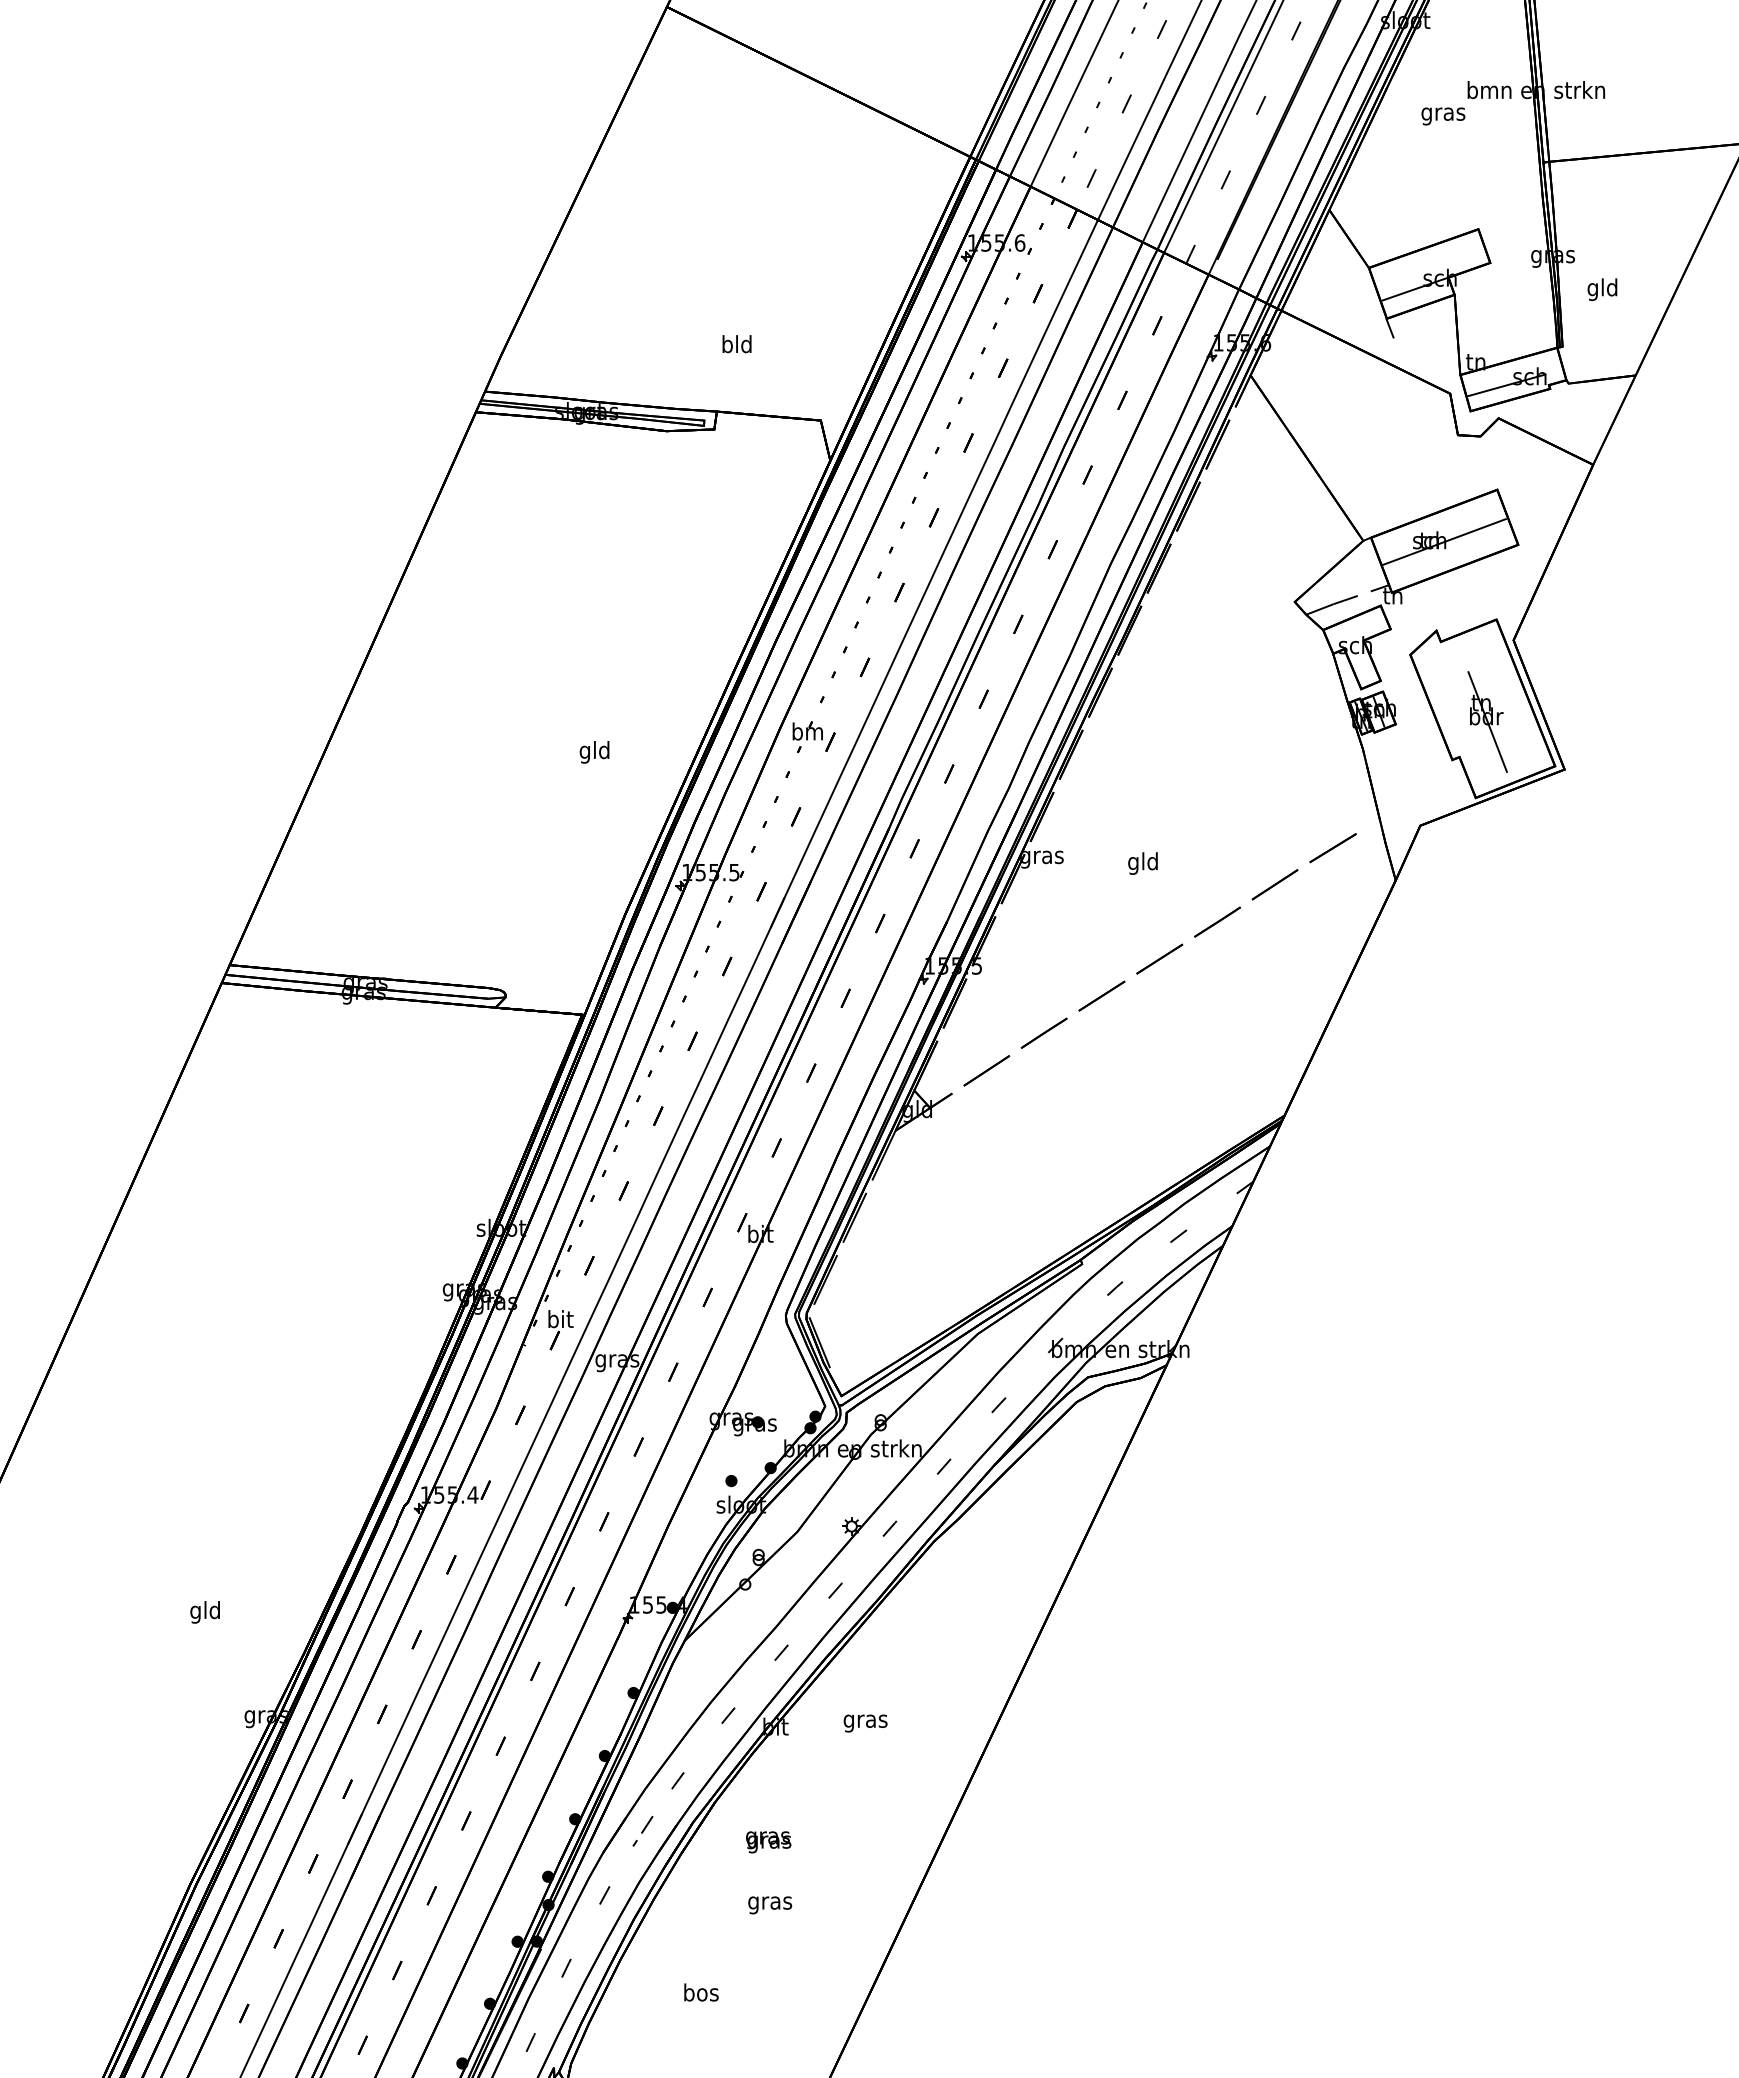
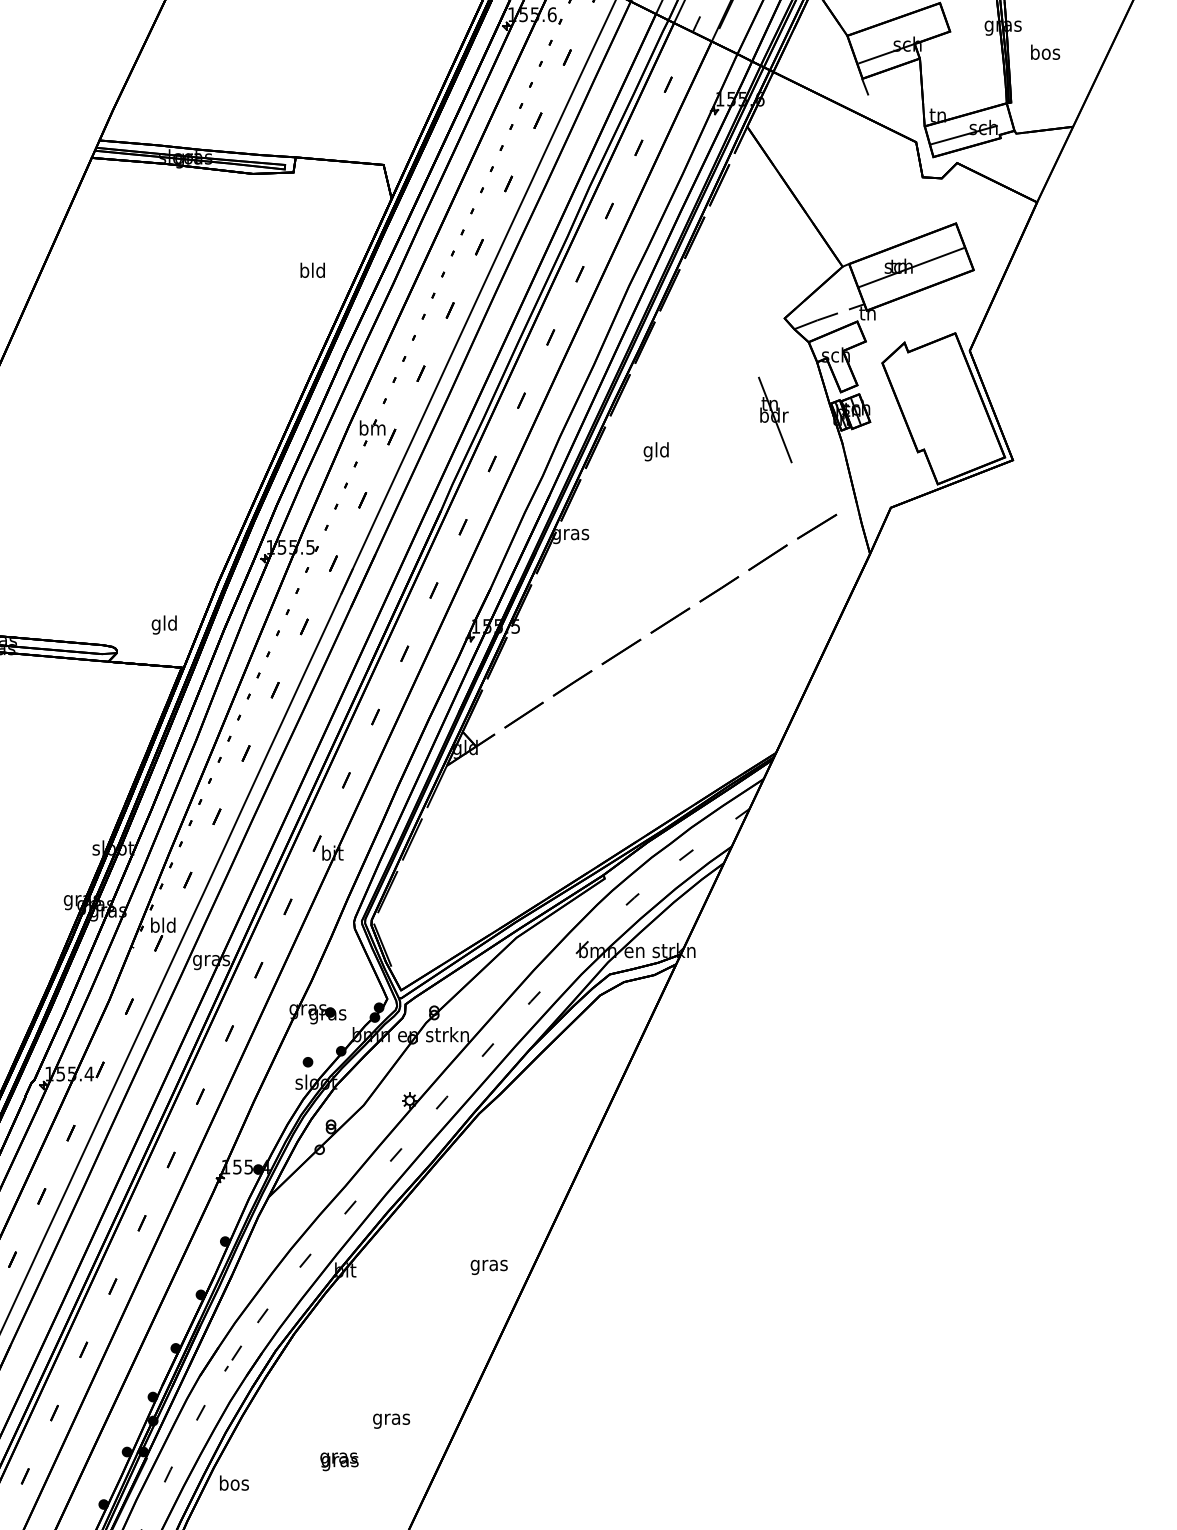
text: (1603, 289) -> (1045, 54), gld -> bos
text: (736, 344) -> (312, 270), moved
part: (1487, 721) -> (775, 419), moved
text: (594, 752) -> (164, 625), moved
text: (1142, 863) -> (655, 451), moved
text: (560, 1319) -> (163, 925), bit -> bld
text: (865, 1723) -> (489, 1267), moved
text: (768, 1842) -> (339, 1461), moved
text: (770, 1905) -> (391, 1421), moved
text: (701, 1992) -> (234, 1483), moved

